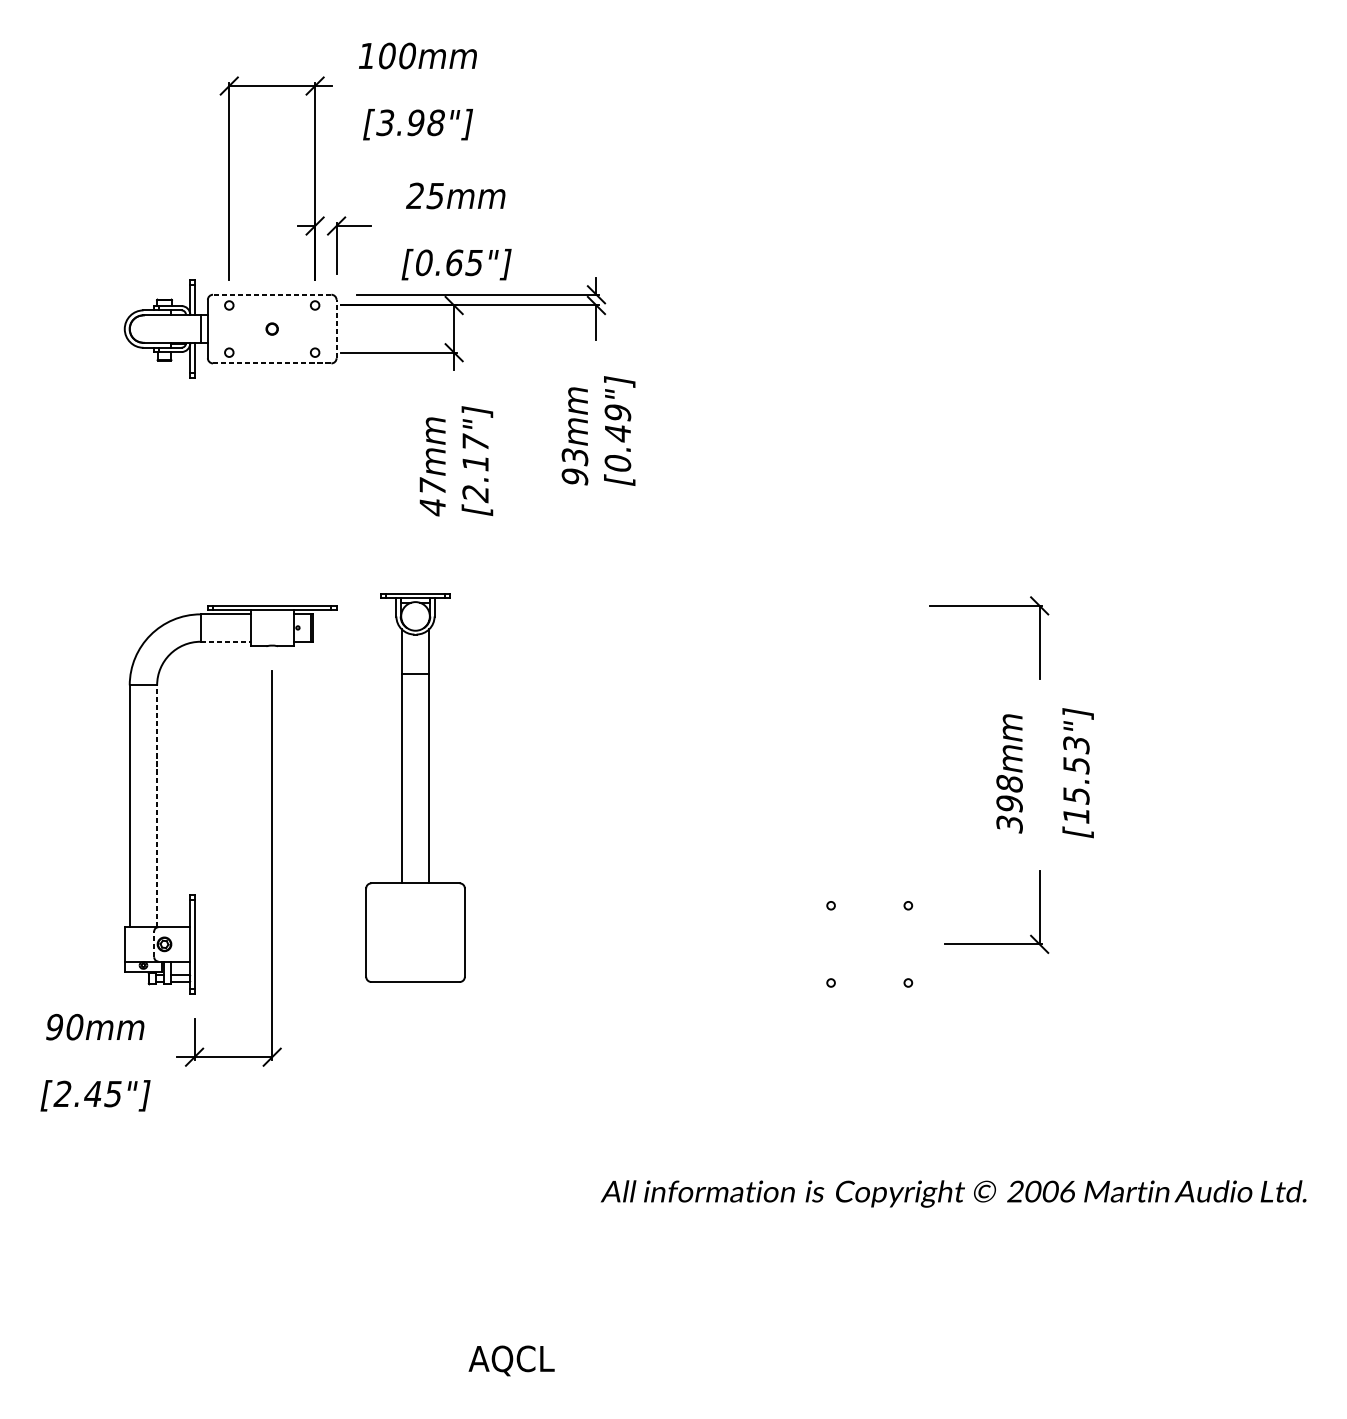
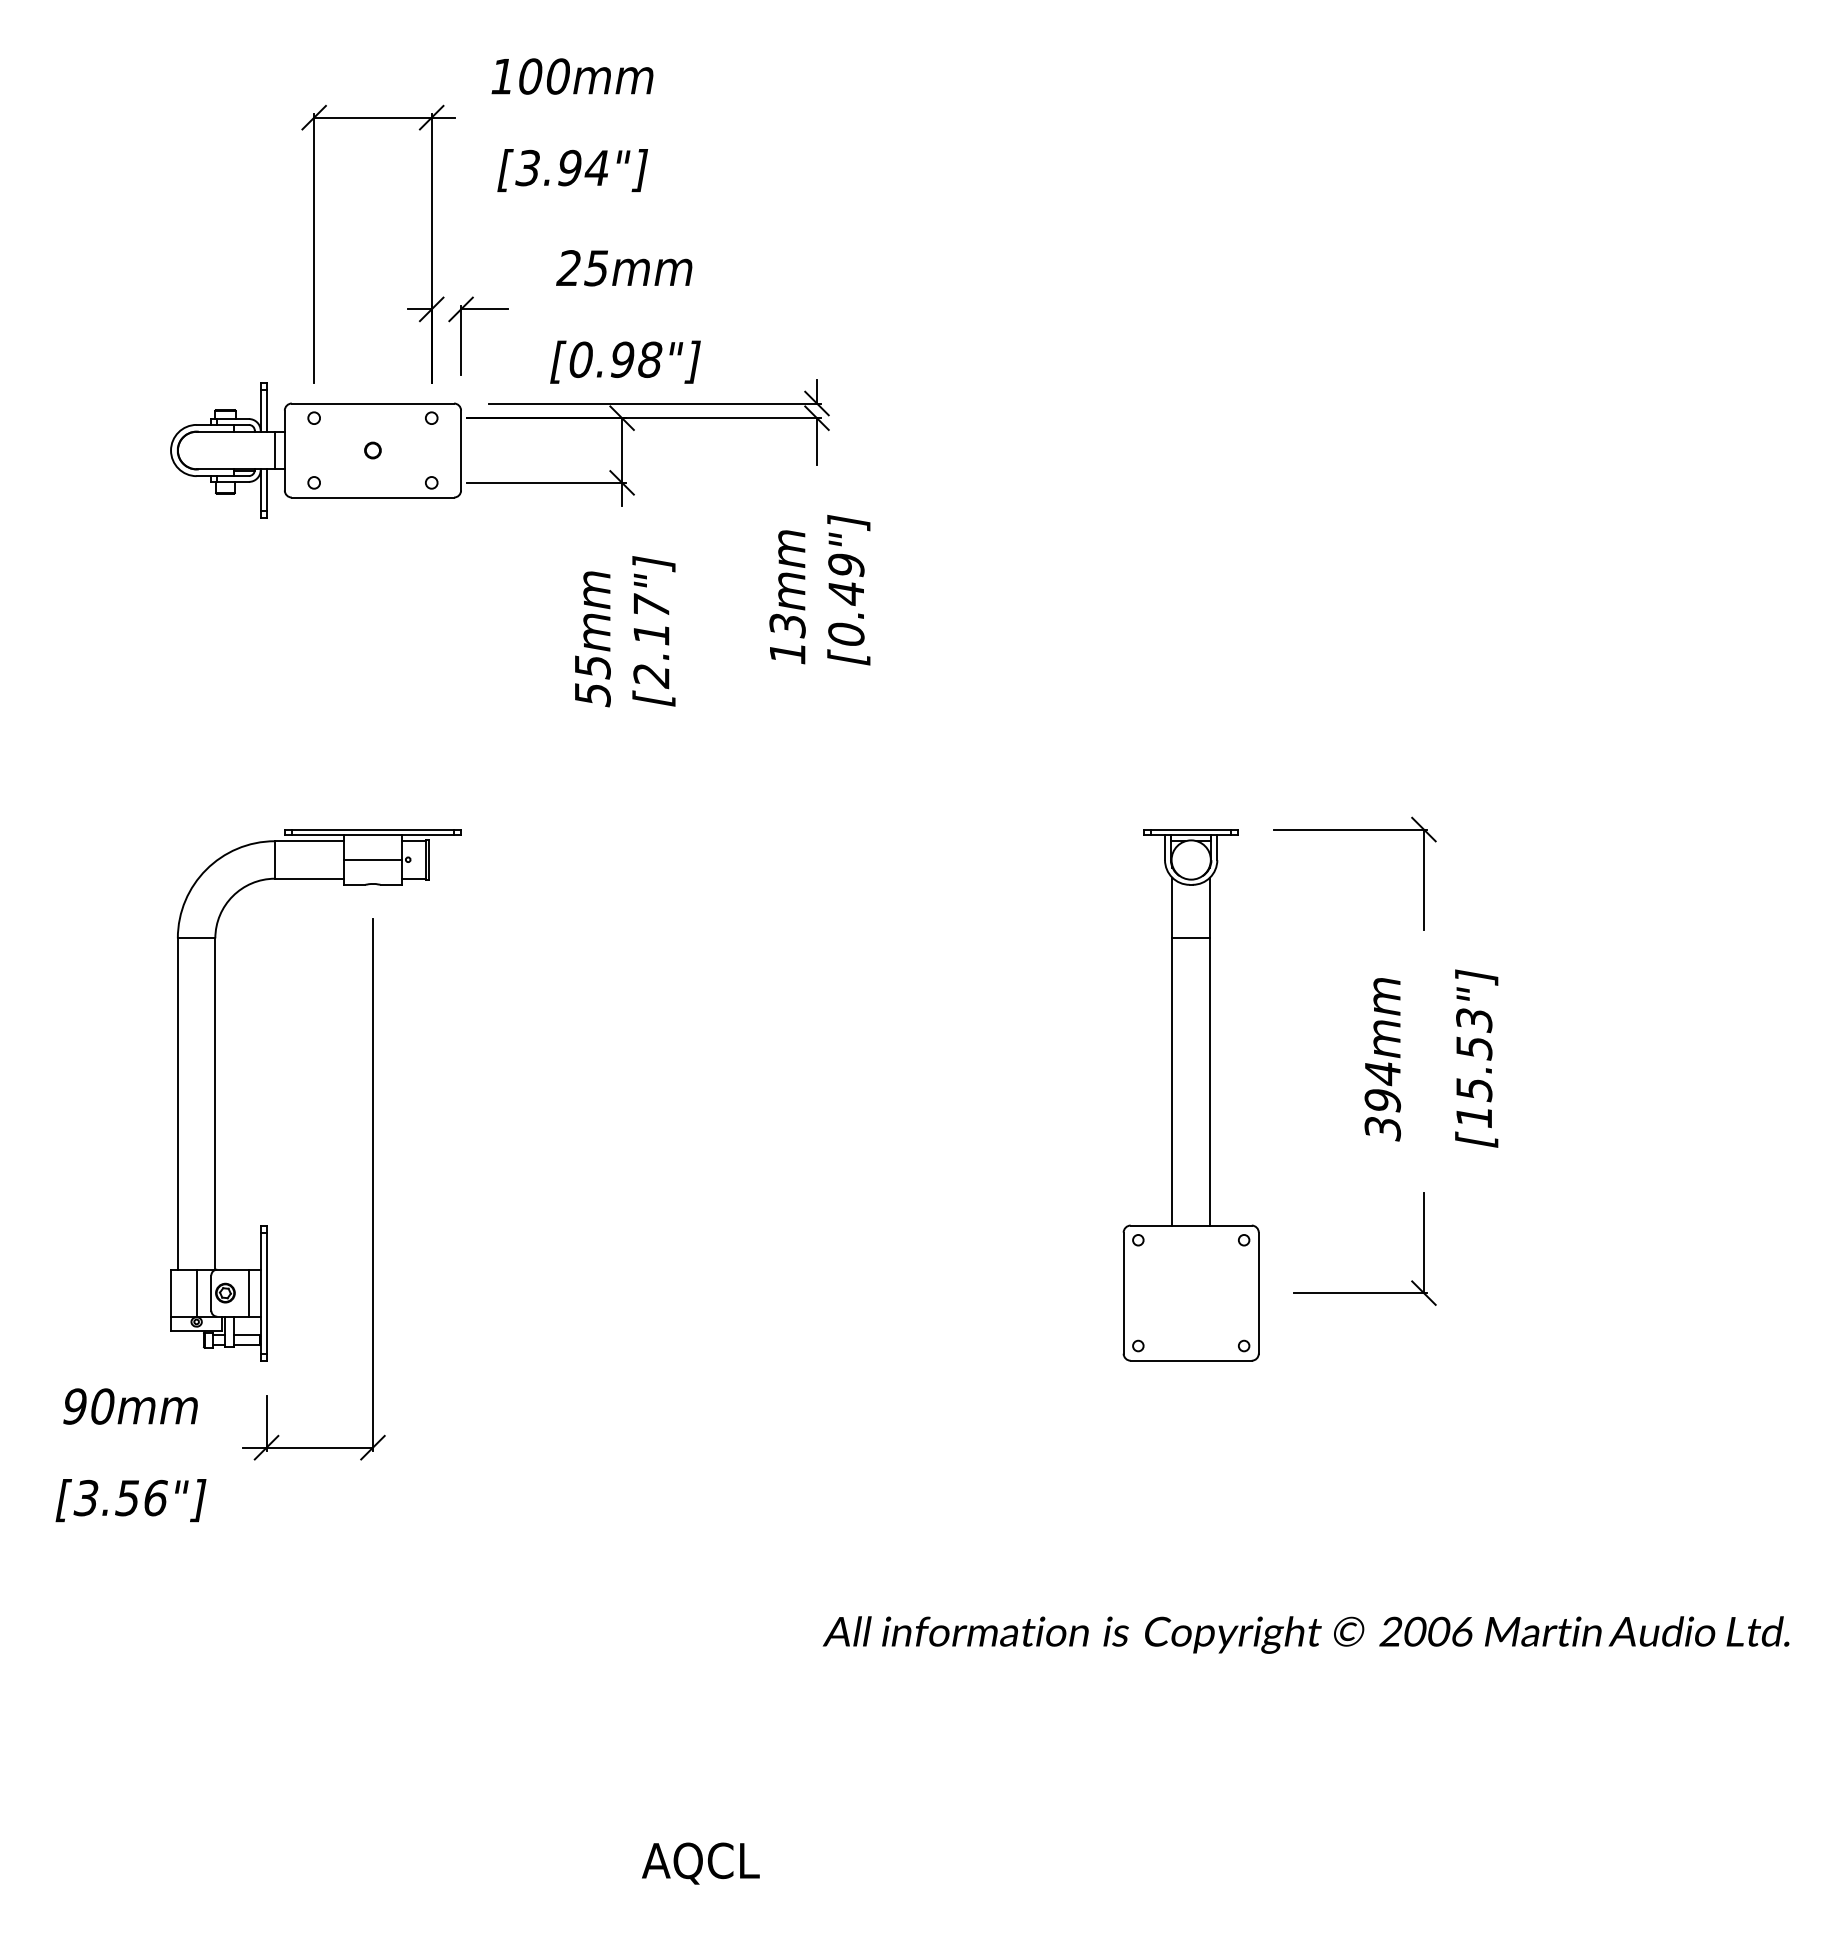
text: (435, 122) -> (596, 167), [3.98"] -> [3.94"]
text: (464, 262) -> (636, 359), [0.65"] -> [0.98"]
line: (271, 294) -> (372, 403), dashed -> solid
line: (336, 329) -> (461, 450), dashed -> solid
line: (272, 363) -> (373, 497), dashed -> solid
text: (574, 476) -> (787, 652), 93mm -> 13mm
text: (432, 497) -> (592, 680), 47mm -> 55mm
line: (271, 628) -> (372, 860), added
line: (225, 641) -> (309, 878), dashed -> solid
text: (1009, 783) -> (1382, 1073), 398mm -> 394mm
part: (415, 788) -> (1190, 1095), moved
line: (157, 806) -> (215, 1104), dashed -> solid
line: (143, 943) -> (196, 1292), added
line: (181, 943) -> (248, 1292), added
line: (154, 944) -> (211, 1293), dashed -> solid
text: (87, 1093) -> (120, 1497), [2.45"] -> [3.56"]

